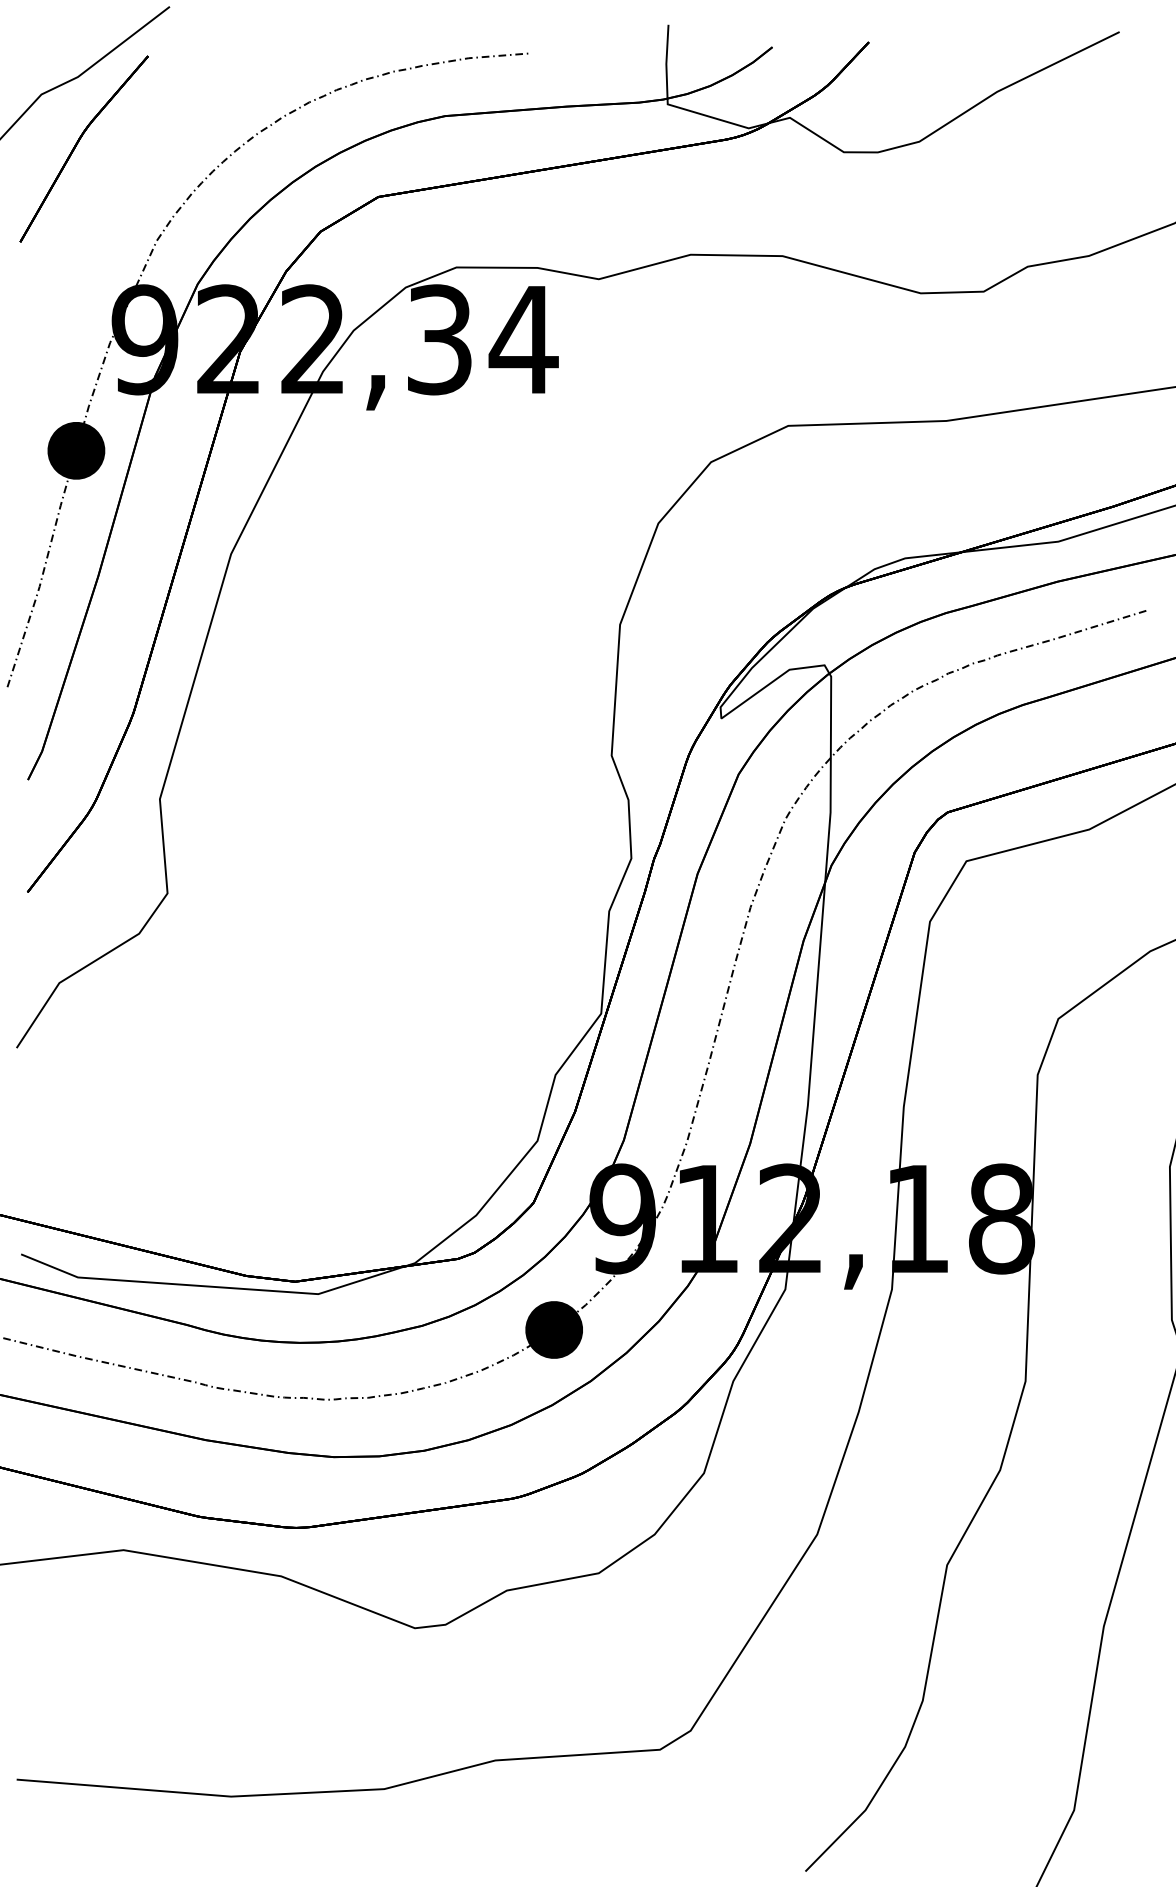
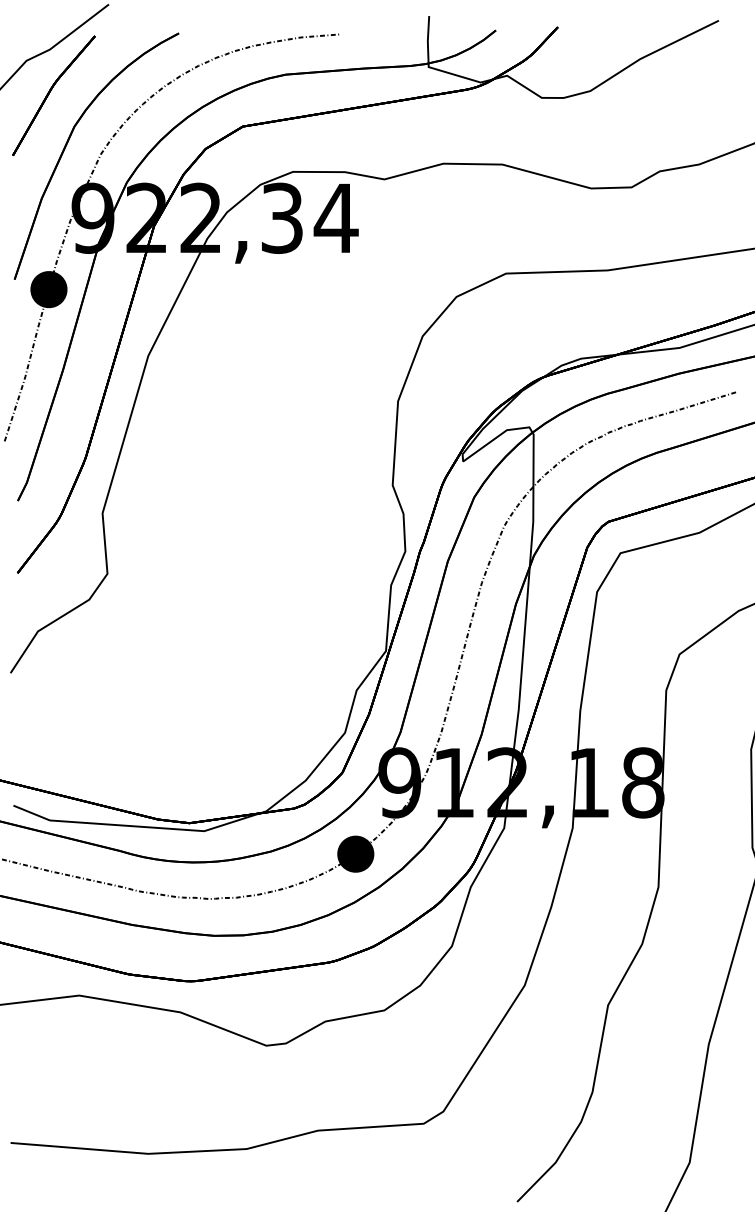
part: (106, 221) -> (68, 142), added

